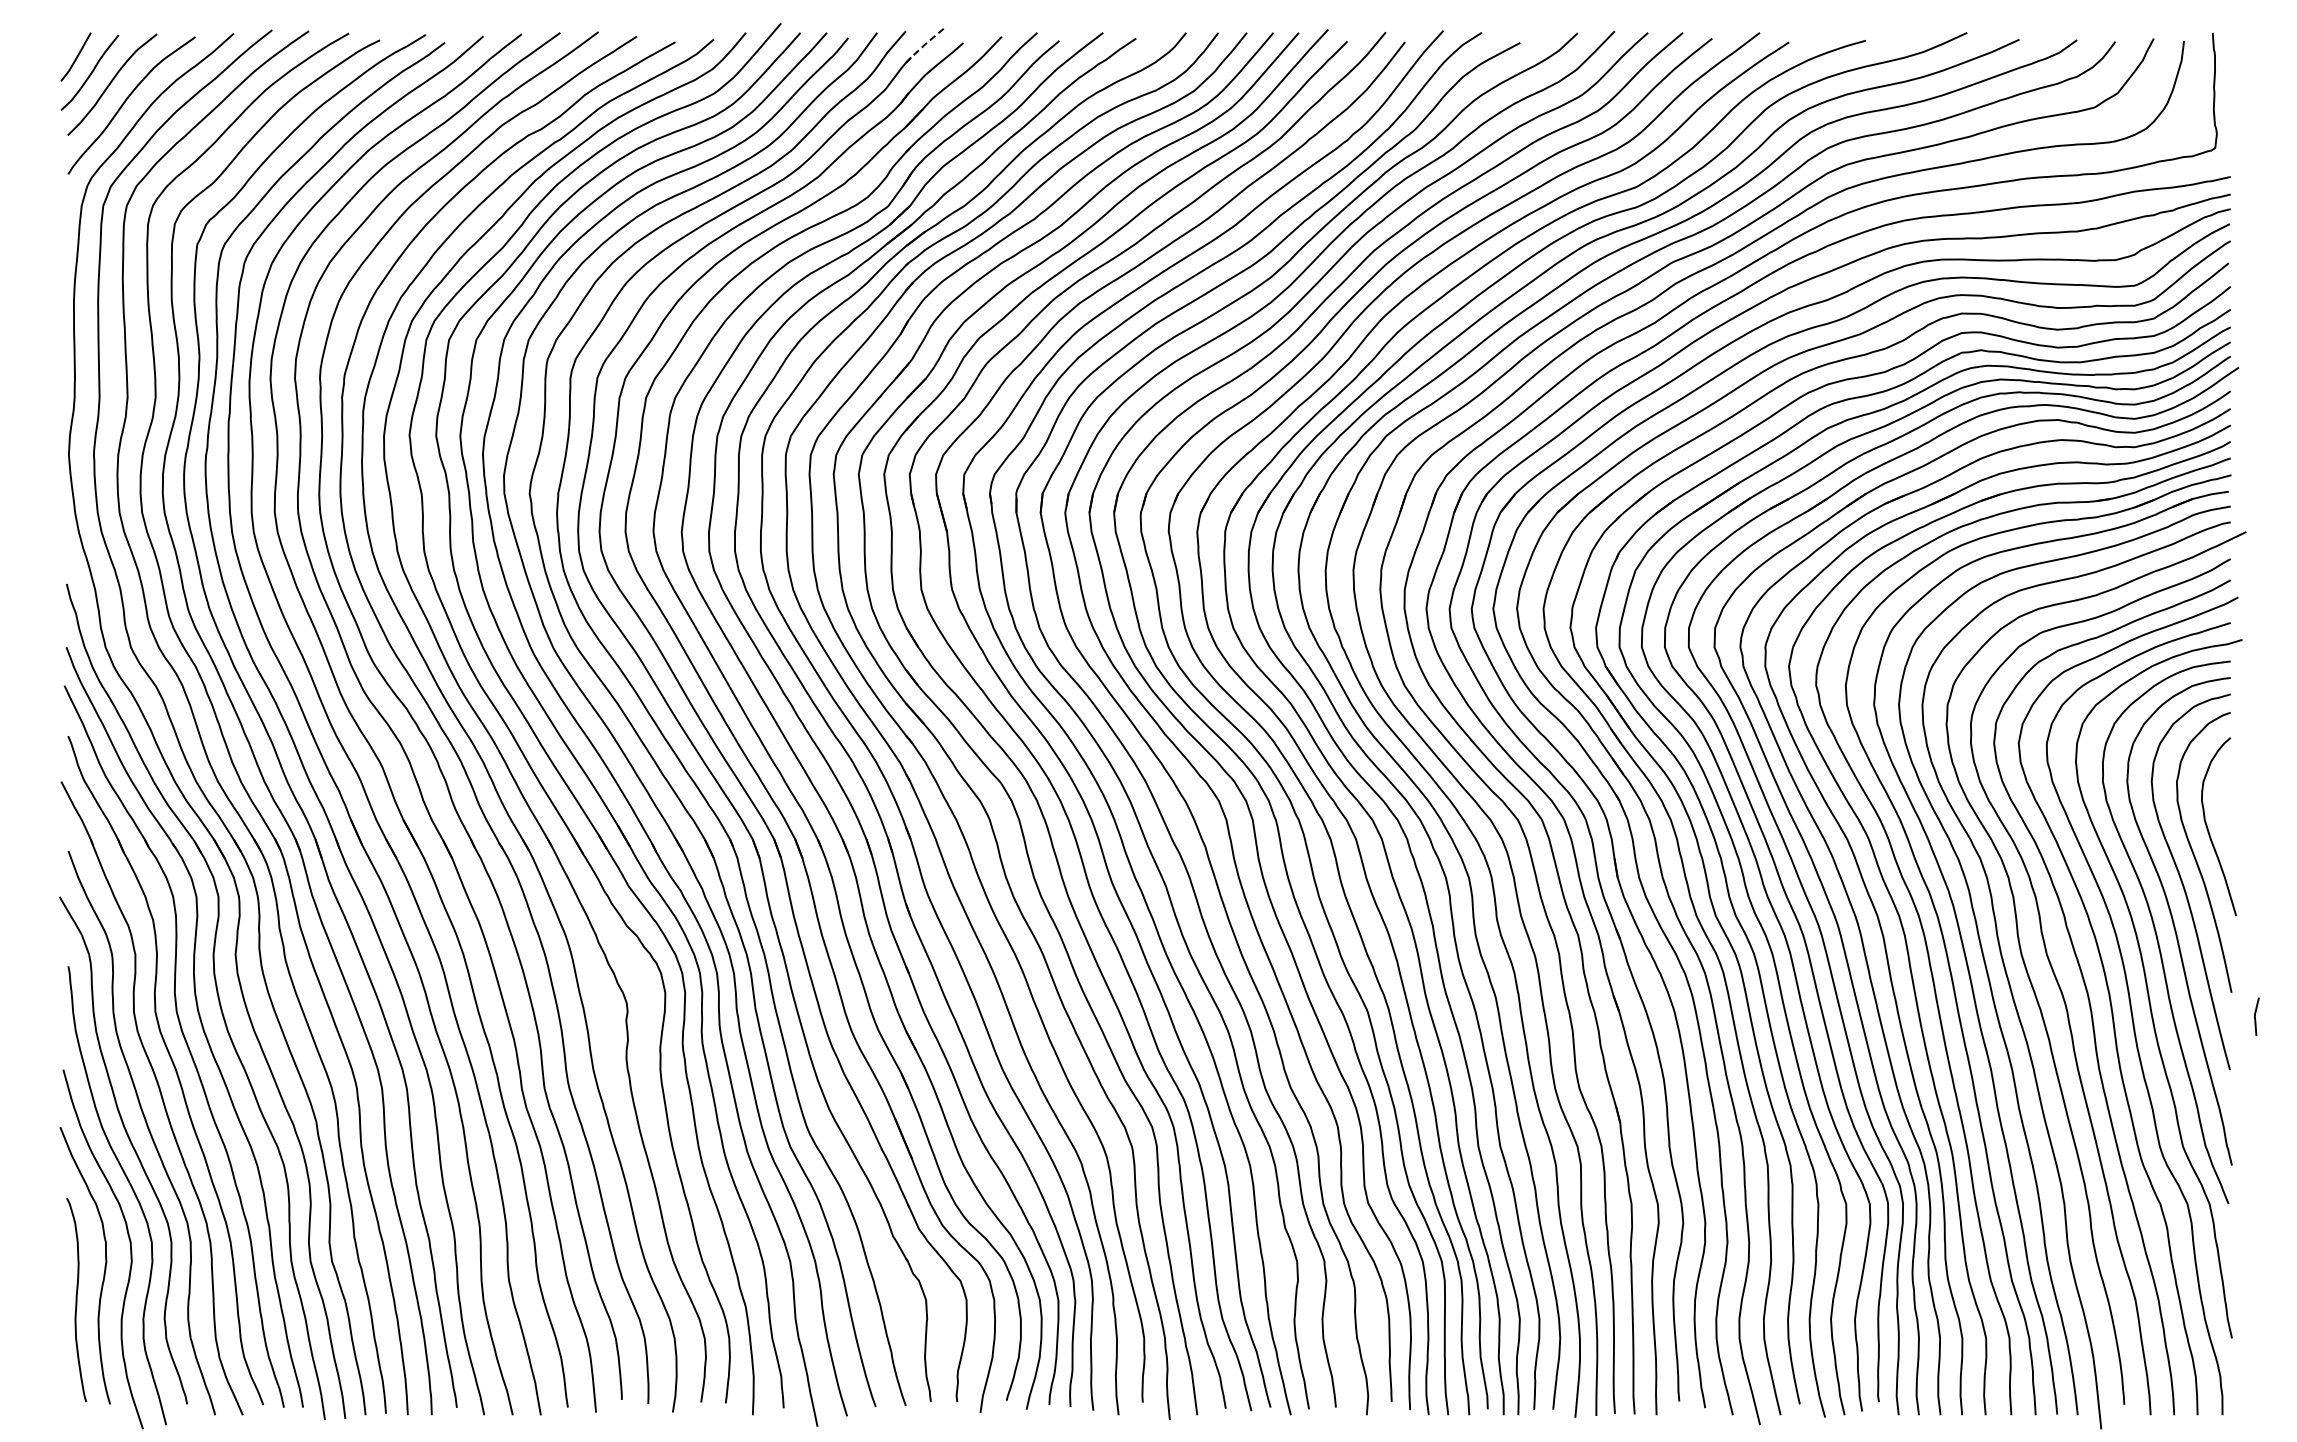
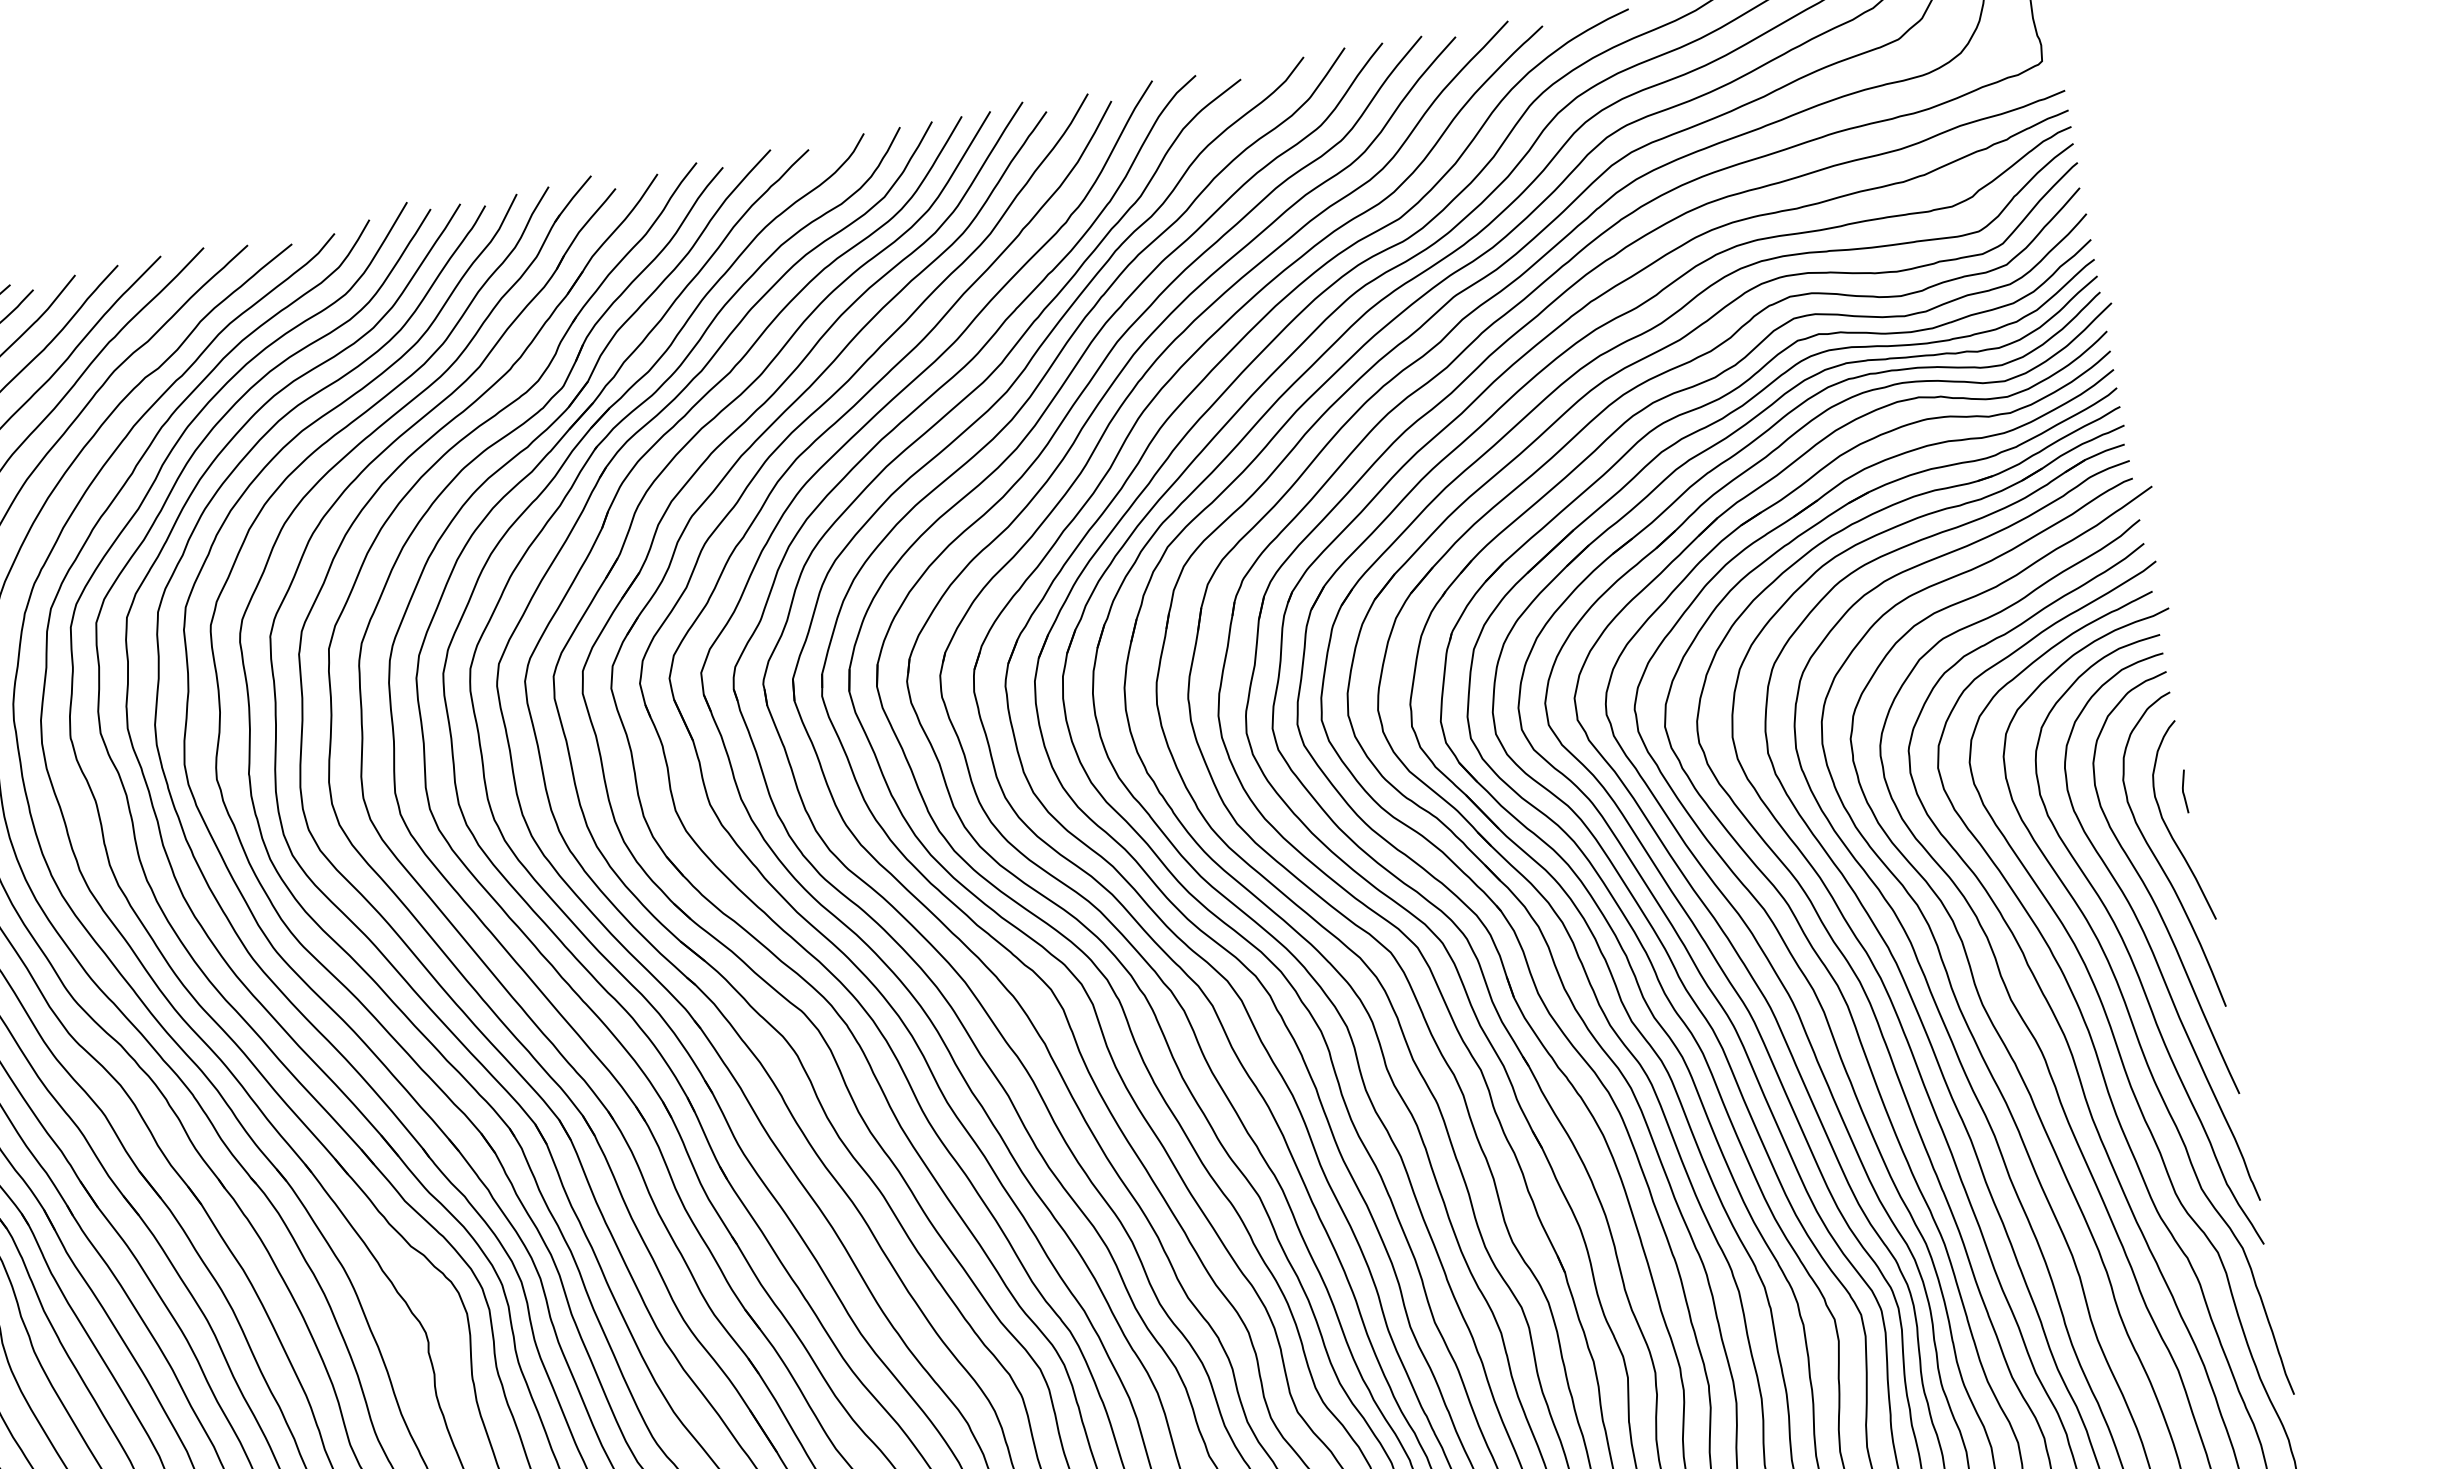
line: (925, 44) -> (573, 197), dashed -> solid
line: (2255, 1016) -> (2183, 791), moved

